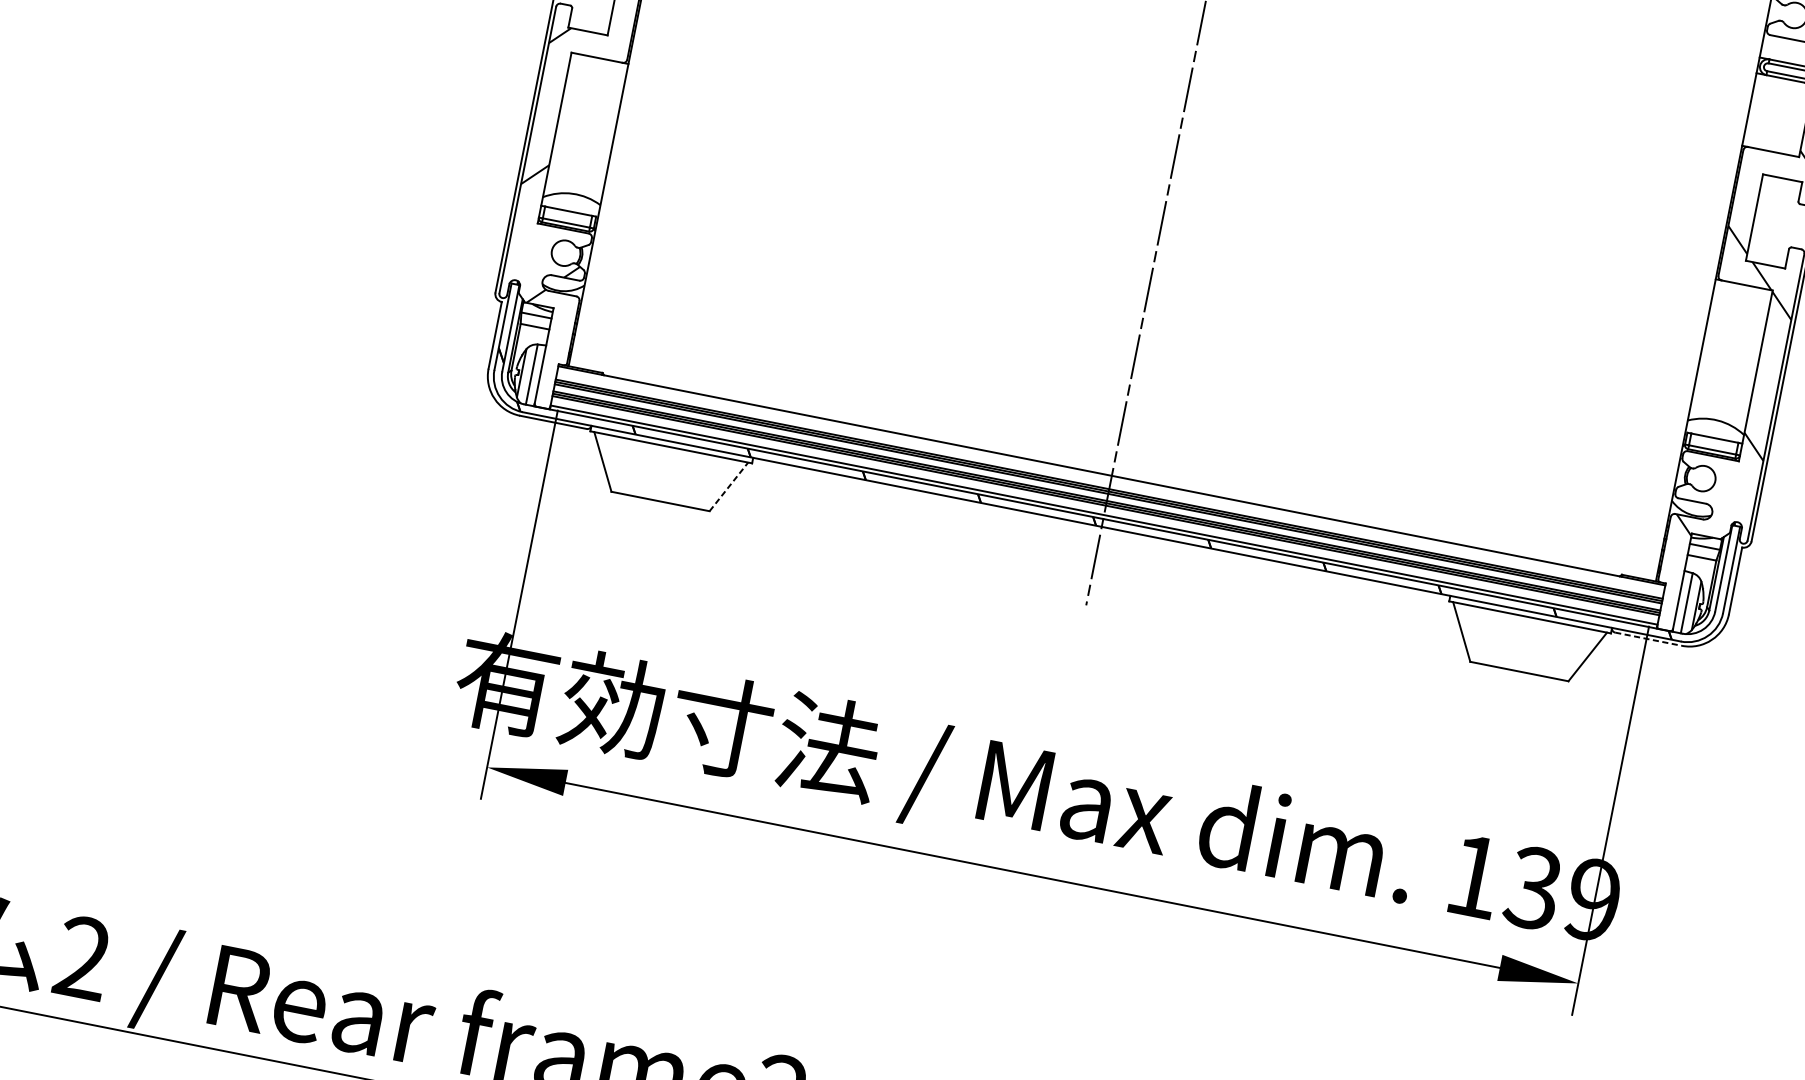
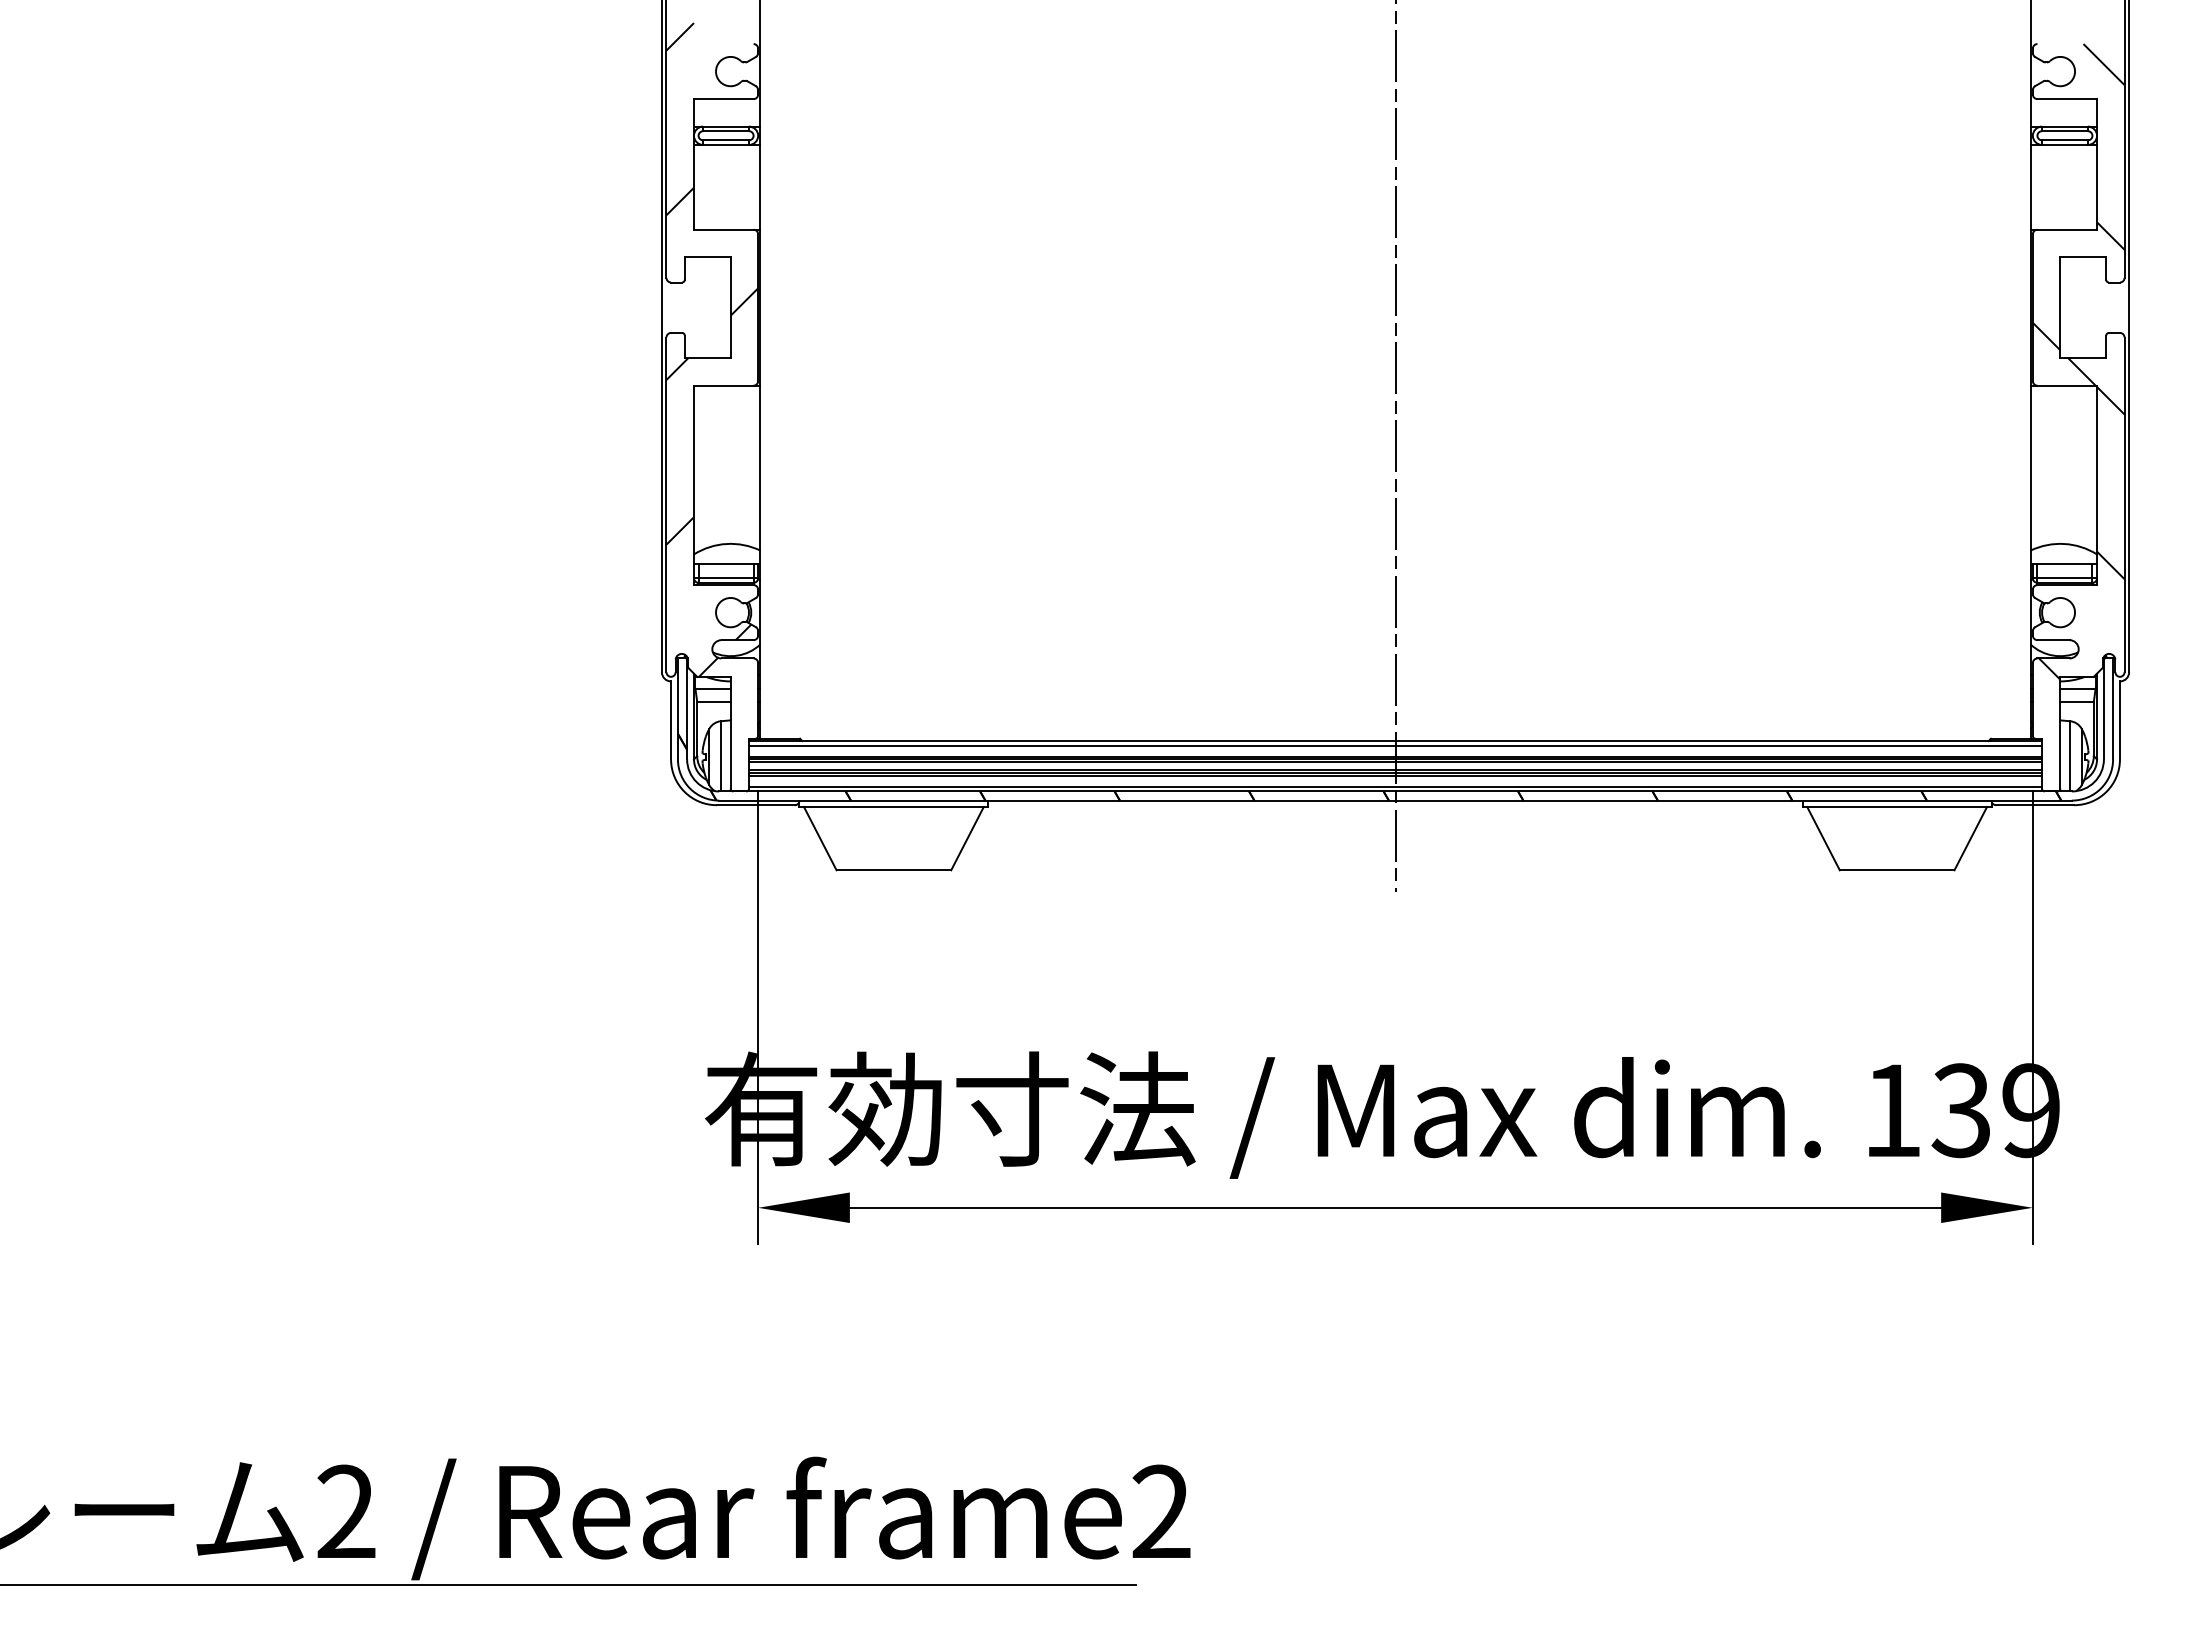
line: (1111, 479) -> (1395, 745), added
line: (728, 486) -> (967, 838), dashed -> solid
line: (1648, 639) -> (2035, 805), dashed -> solid

